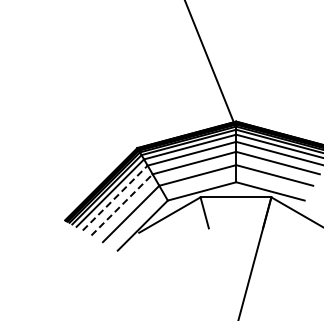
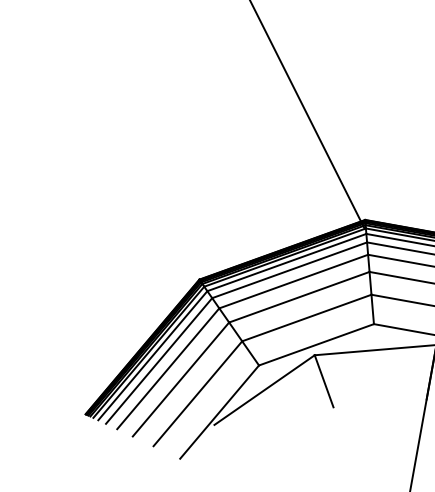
line: (115, 198) -> (168, 369), dashed -> solid
line: (122, 204) -> (181, 378), dashed -> solid

